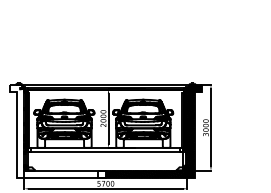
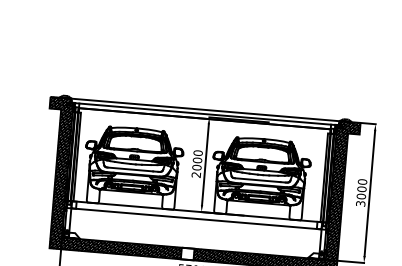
hatch: (53, 130) -> (114, 176), added

